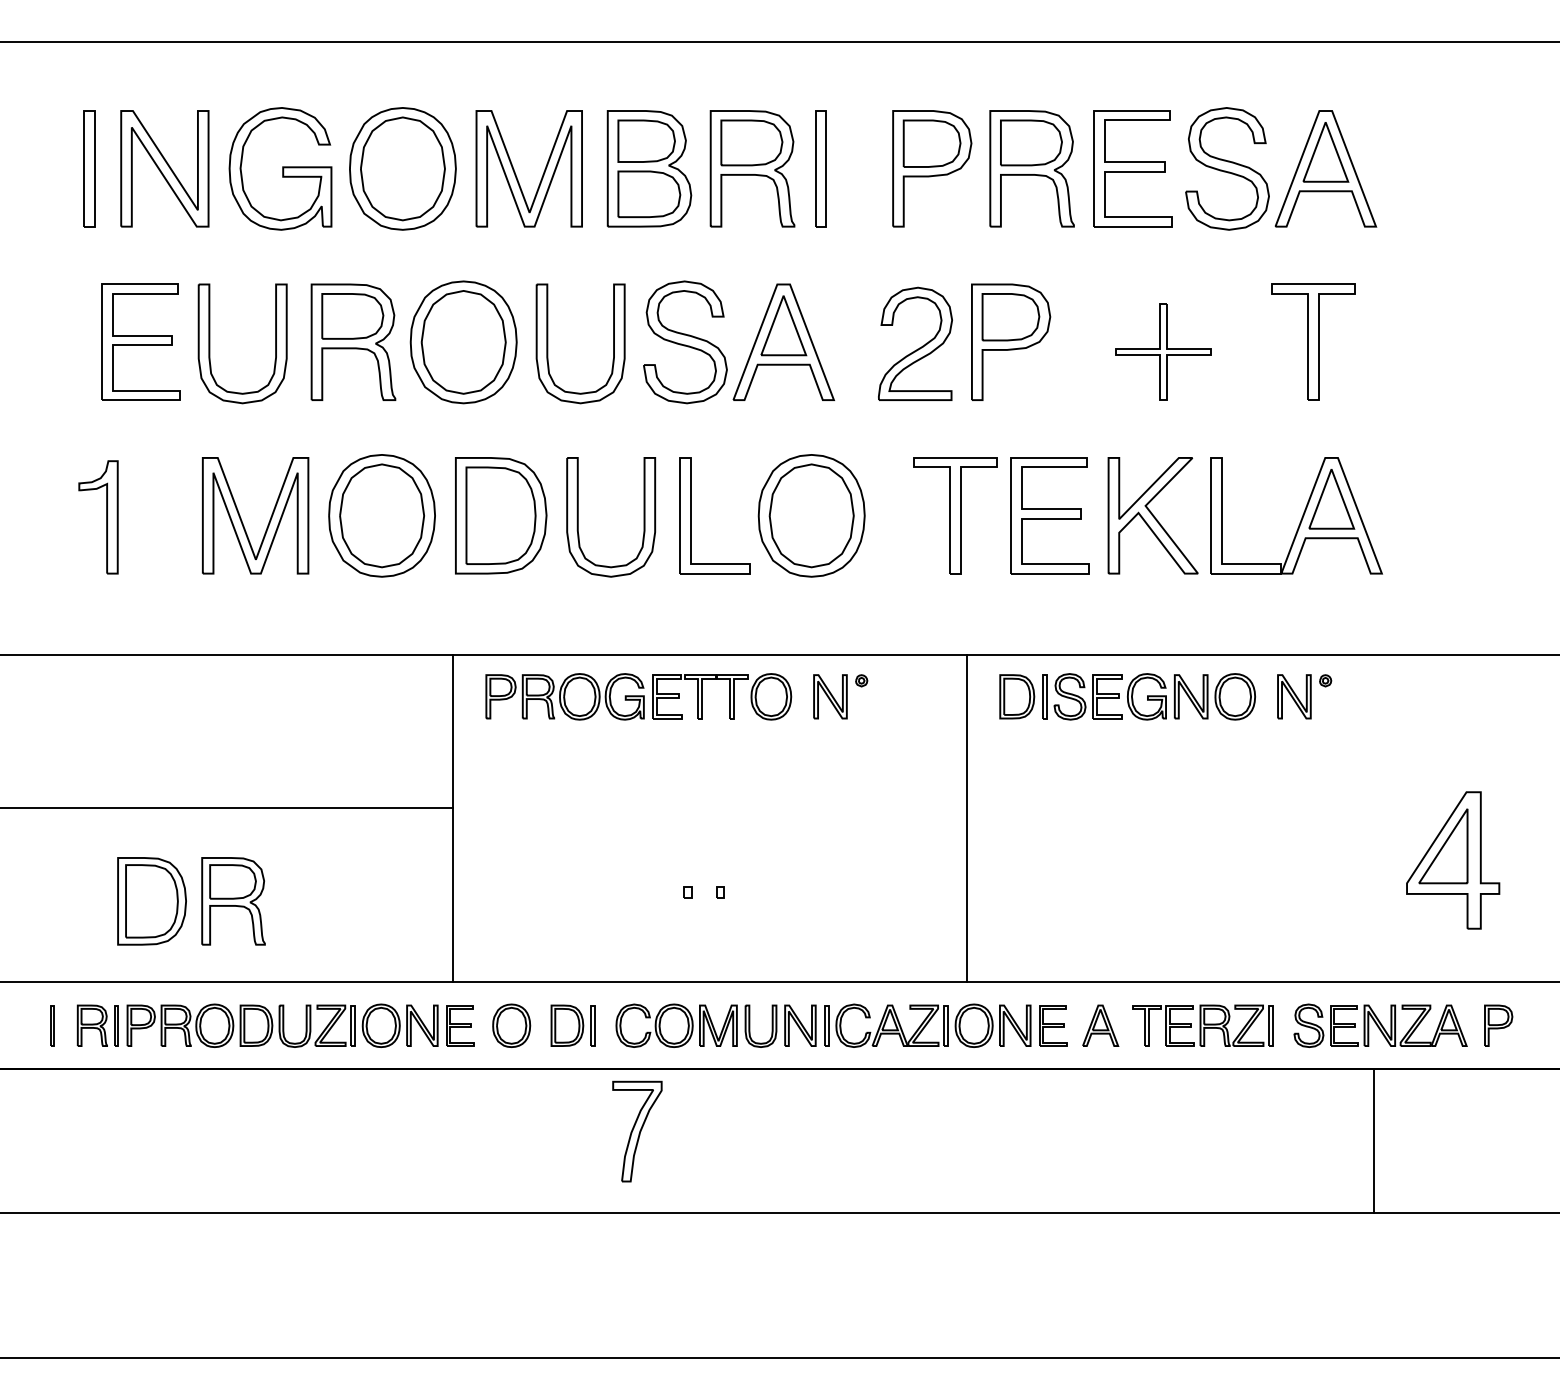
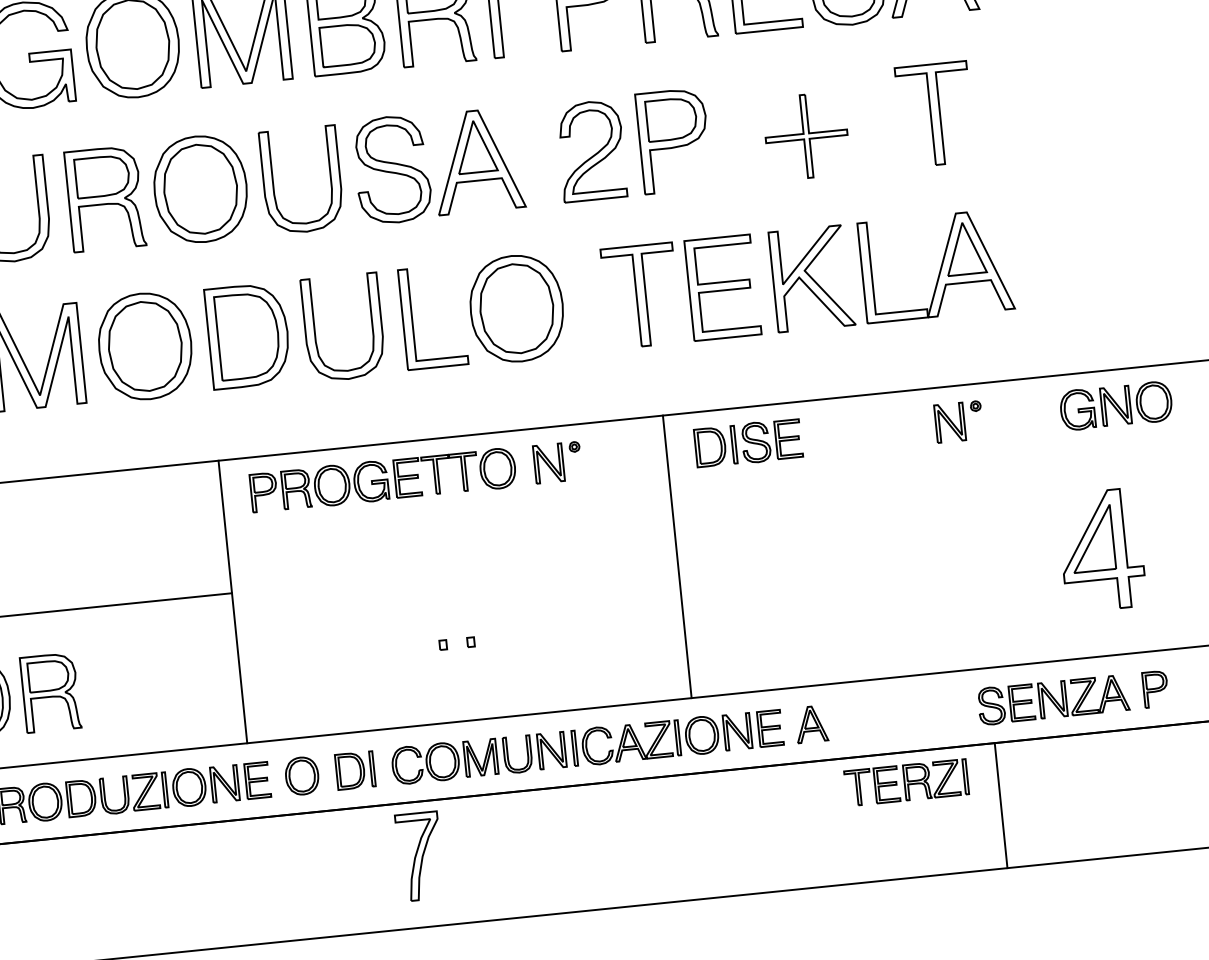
part: (1191, 696) -> (1116, 405), moved
part: (1202, 1025) -> (906, 782), moved
line: (1374, 1140) -> (1001, 805), moved

